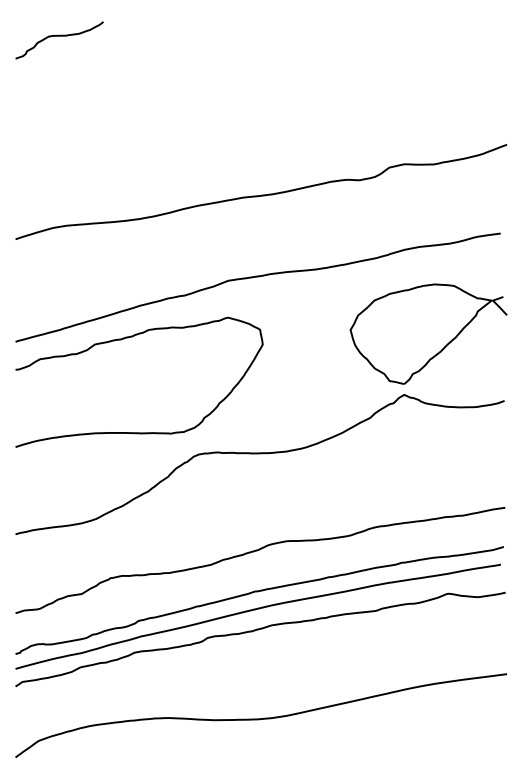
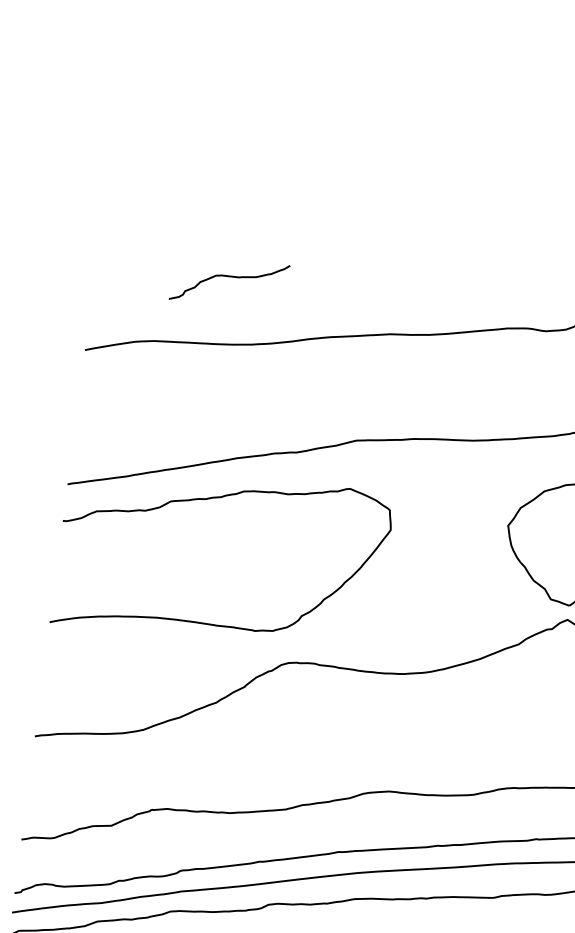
curve: (59, 36) -> (230, 277), moved

